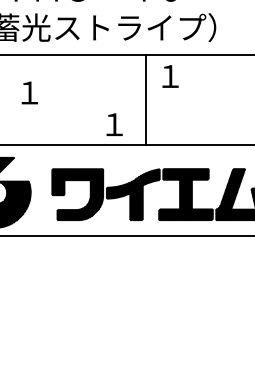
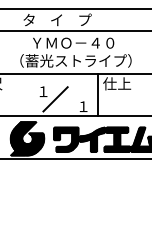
text: (186, 75) -> (117, 83), １ -> 仕上
line: (54, 109) -> (55, 99), added

